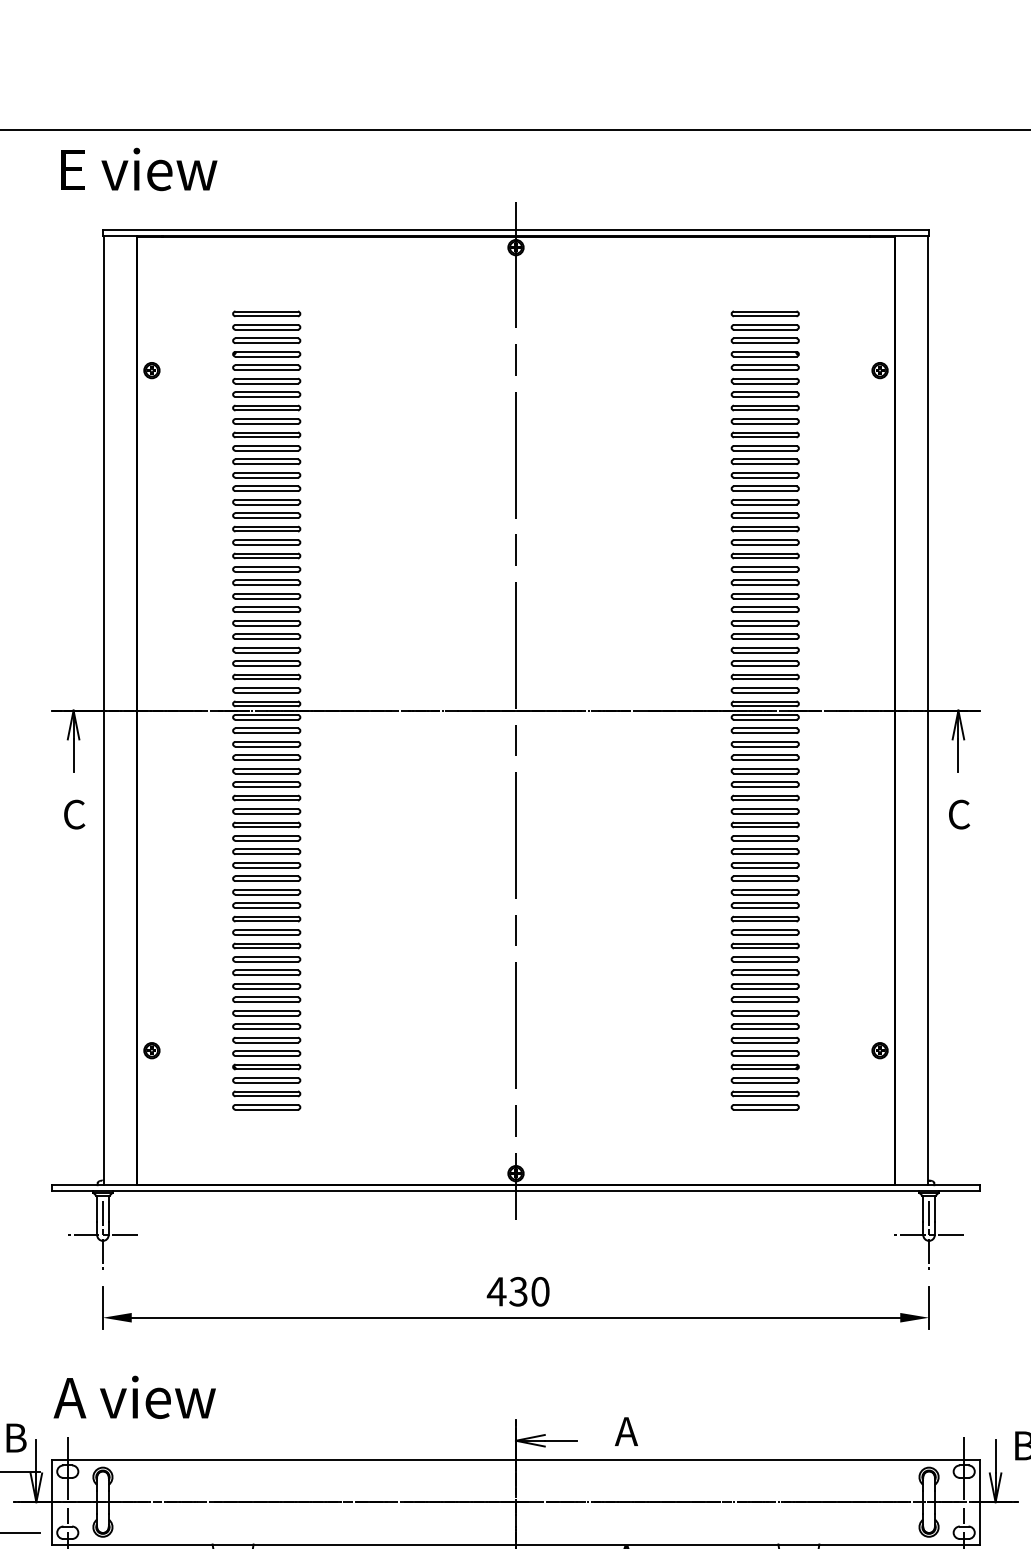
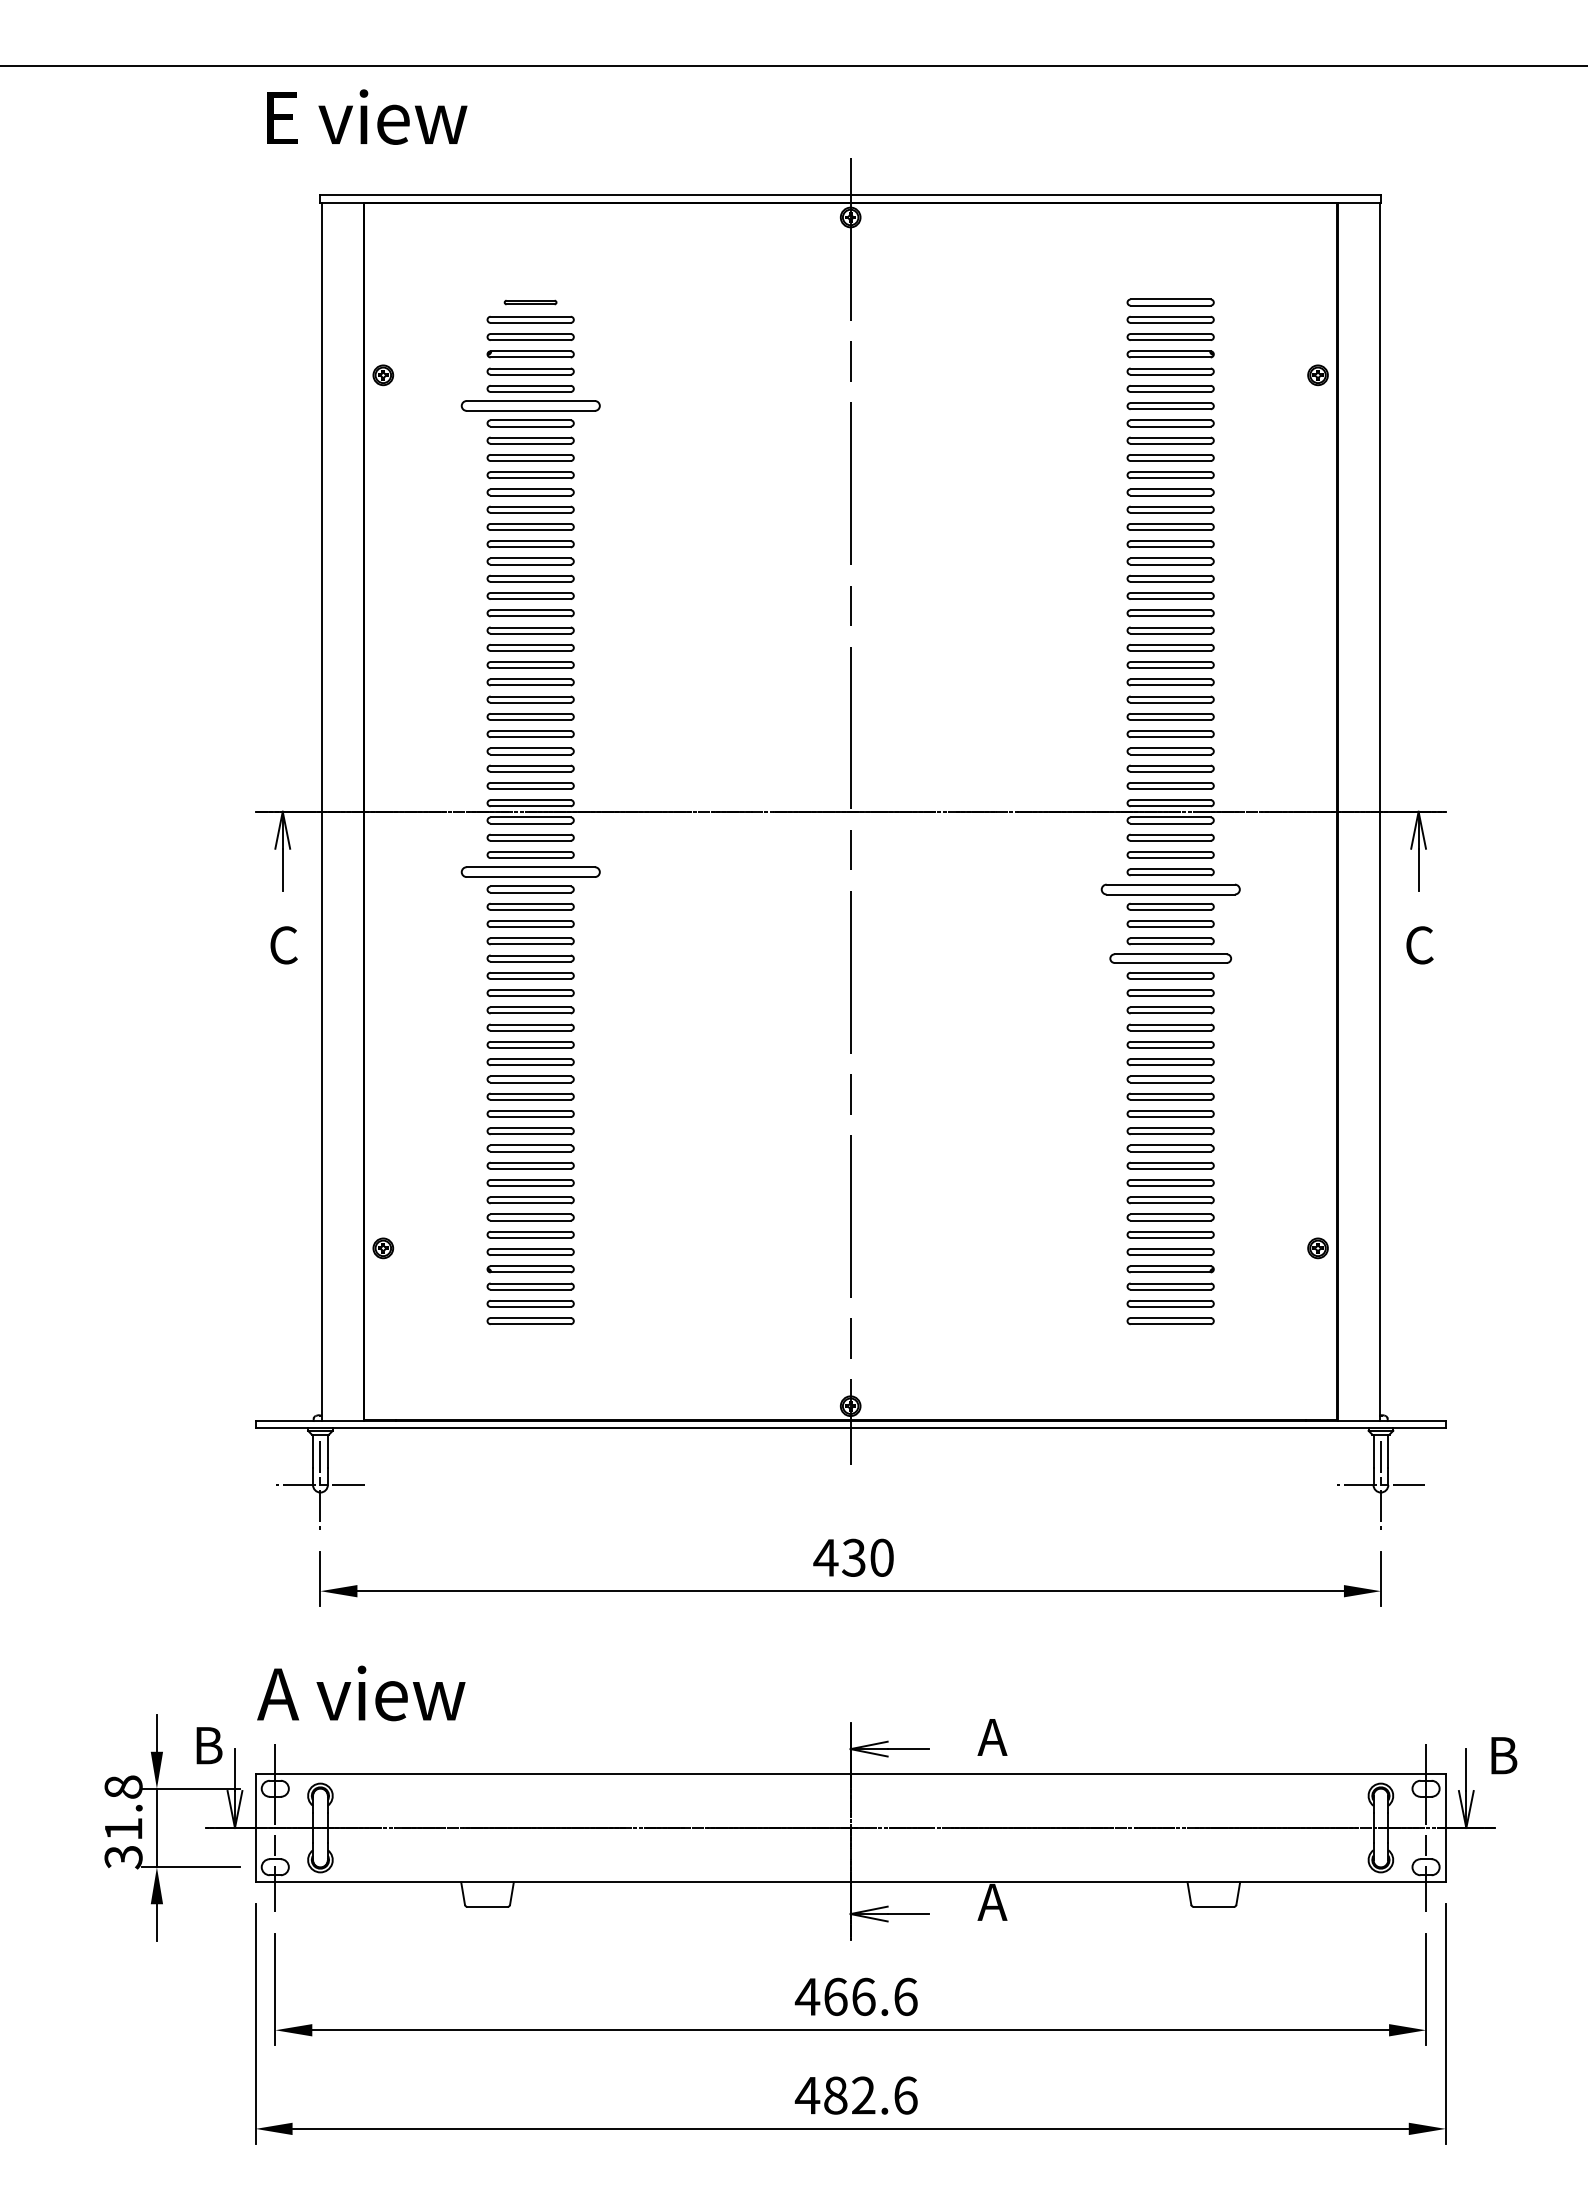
part: (266, 313) -> (530, 302), size x0.6
part: (266, 394) -> (530, 406), size x1.6
part: (266, 757) -> (530, 872), size x1.6
part: (765, 771) -> (1170, 889), size x1.6
part: (765, 824) -> (1170, 958), size x1.4

